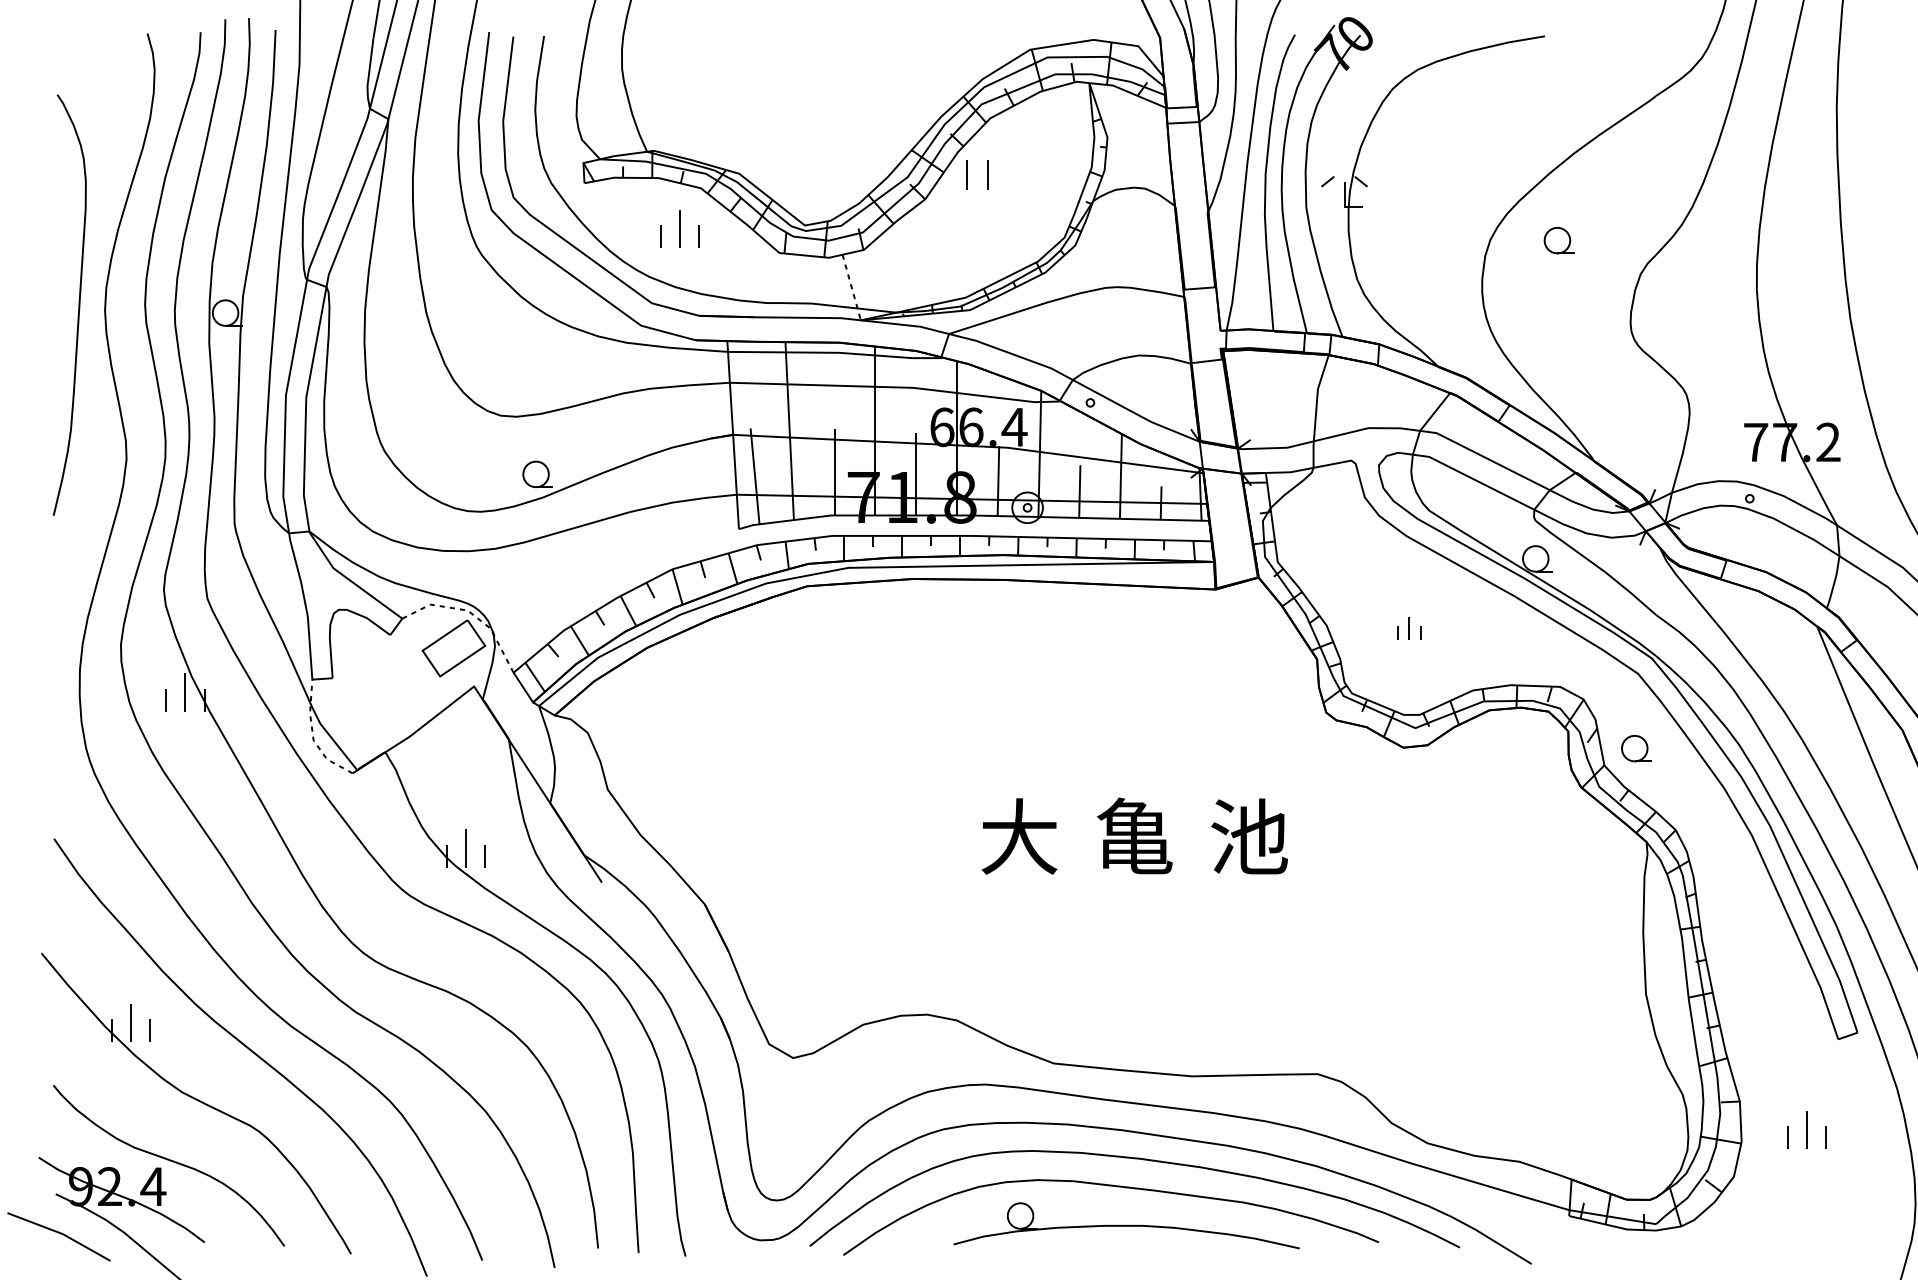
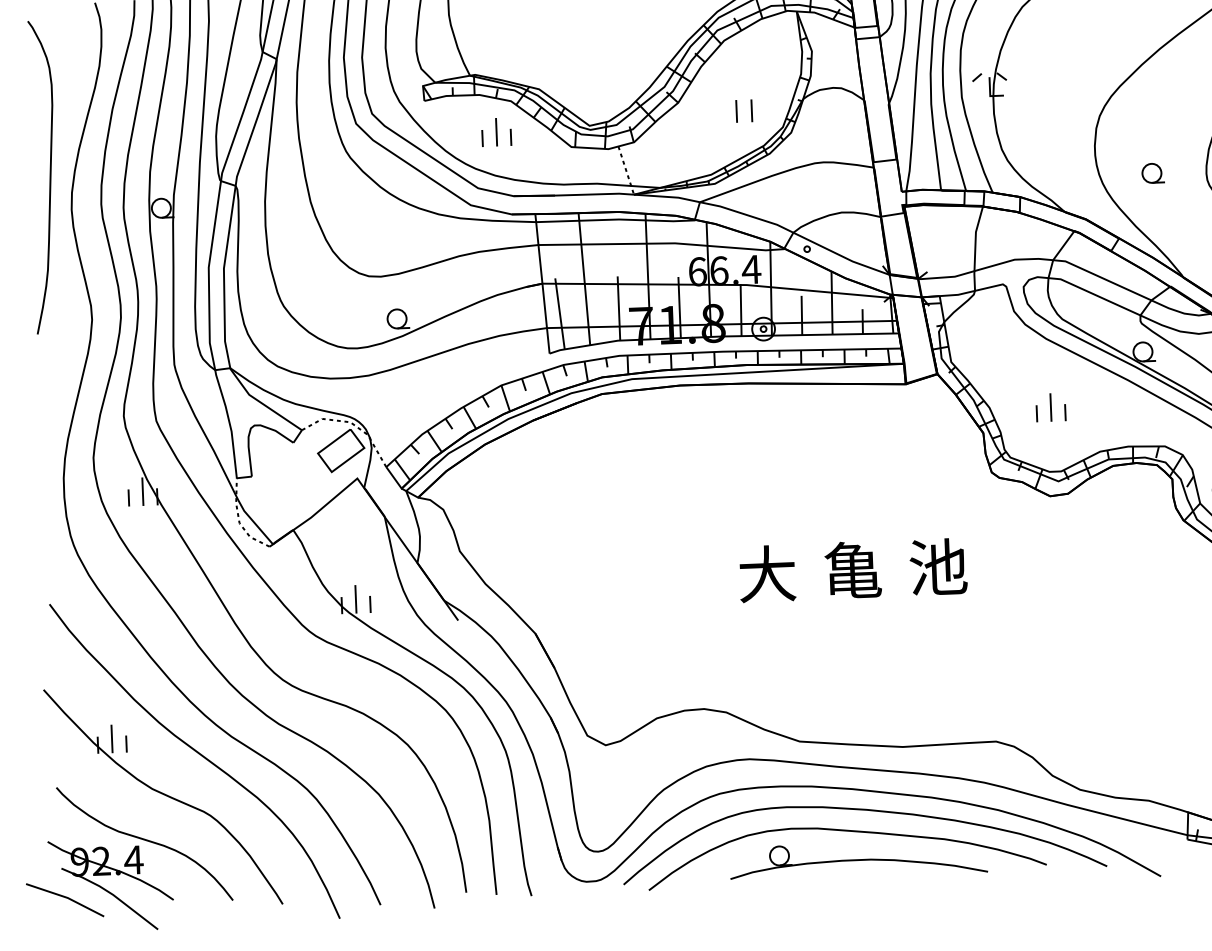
part: (967, 174) -> (736, 110), moved
part: (1558, 240) -> (1152, 173), moved
curve: (78, 304) -> (49, 176), moved
part: (1408, 628) -> (1050, 407), size x1.67

